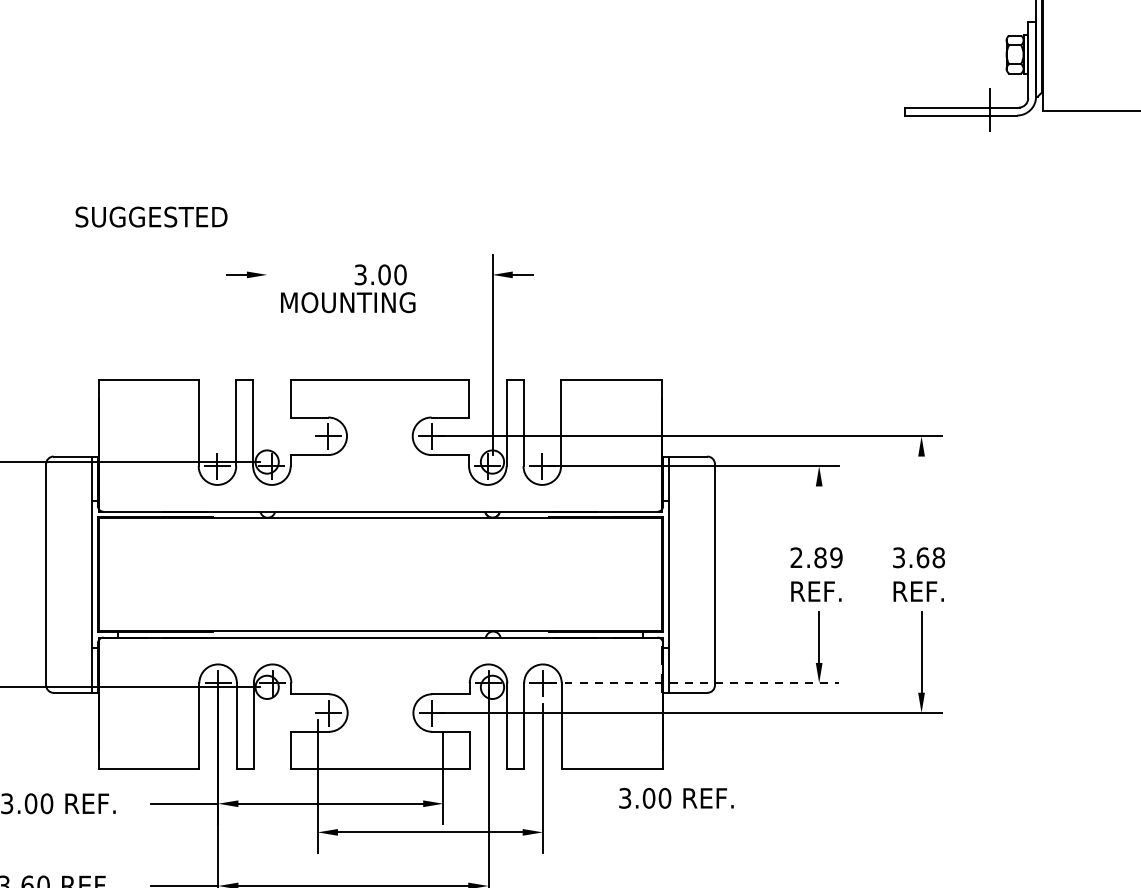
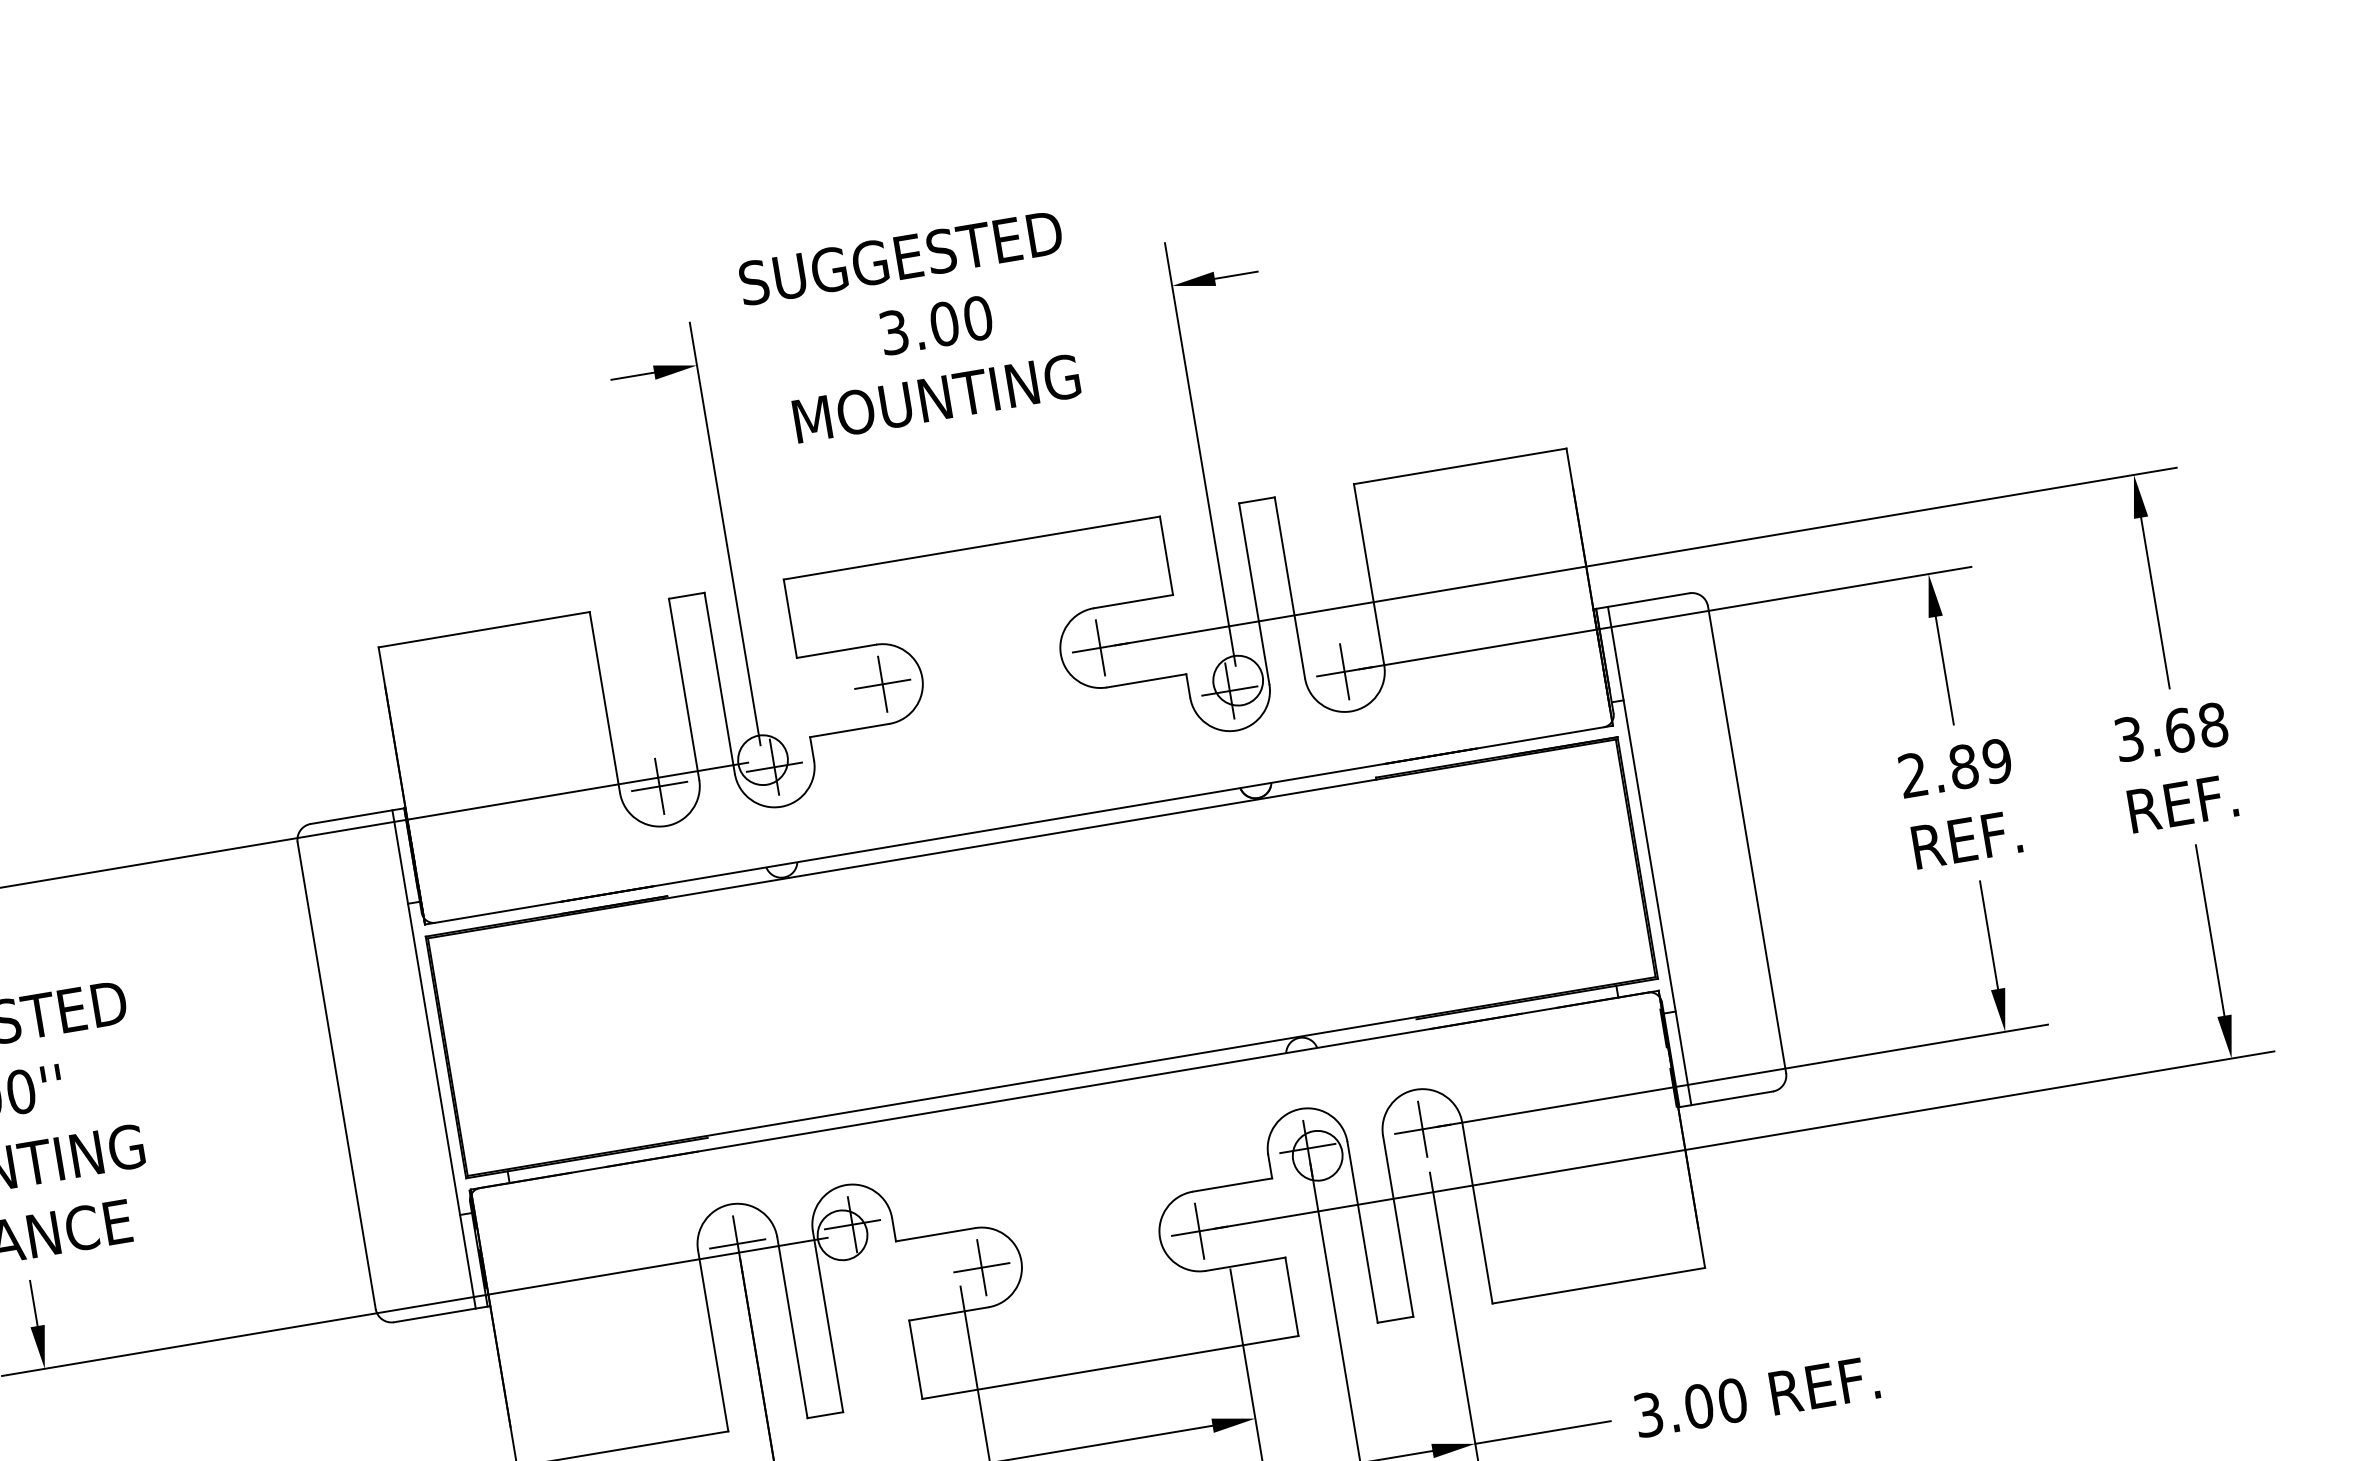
text: (151, 216) -> (900, 256), moved
text: (348, 302) -> (937, 398), moved
line: (267, 354) -> (725, 533), added
line: (921, 496) -> (2155, 601), added
line: (819, 511) -> (1945, 669), added
line: (694, 683) -> (1742, 1076), dashed -> solid
text: (676, 798) -> (1756, 1396), moved
line: (574, 832) -> (1541, 1432), added

